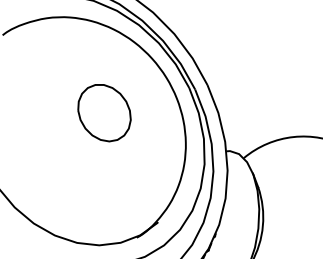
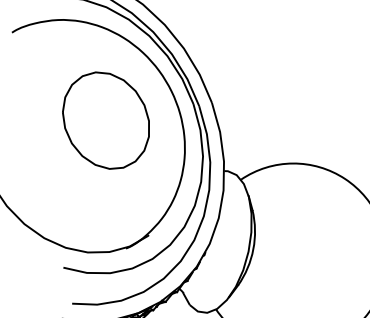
part: (103, 112) -> (105, 120), size x1.67

